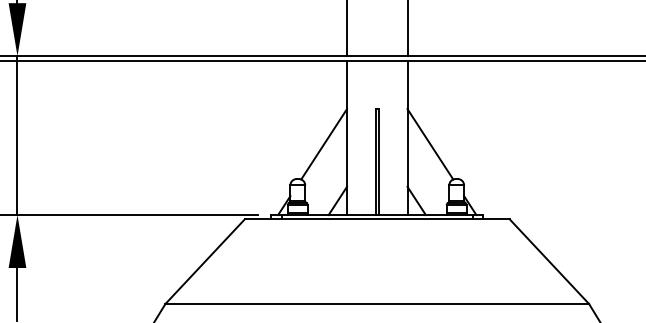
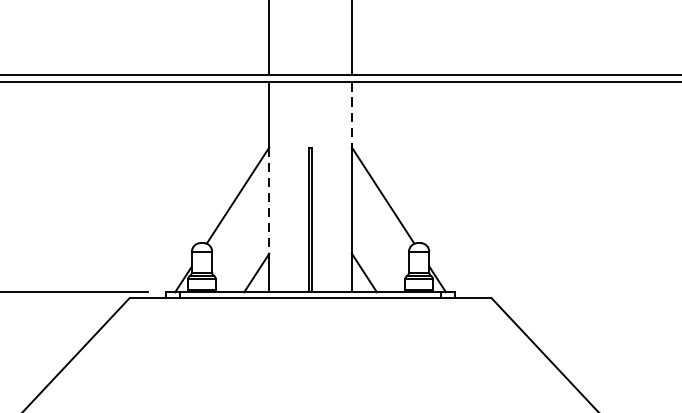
line: (407, 85) -> (351, 115), solid -> dashed
line: (347, 147) -> (269, 200), solid -> dashed

